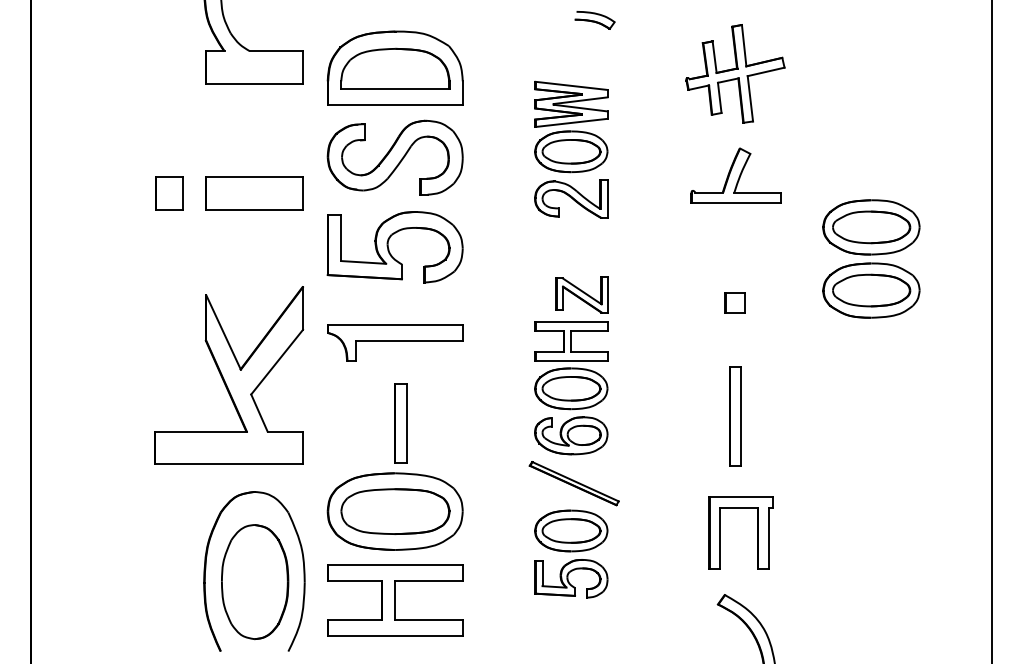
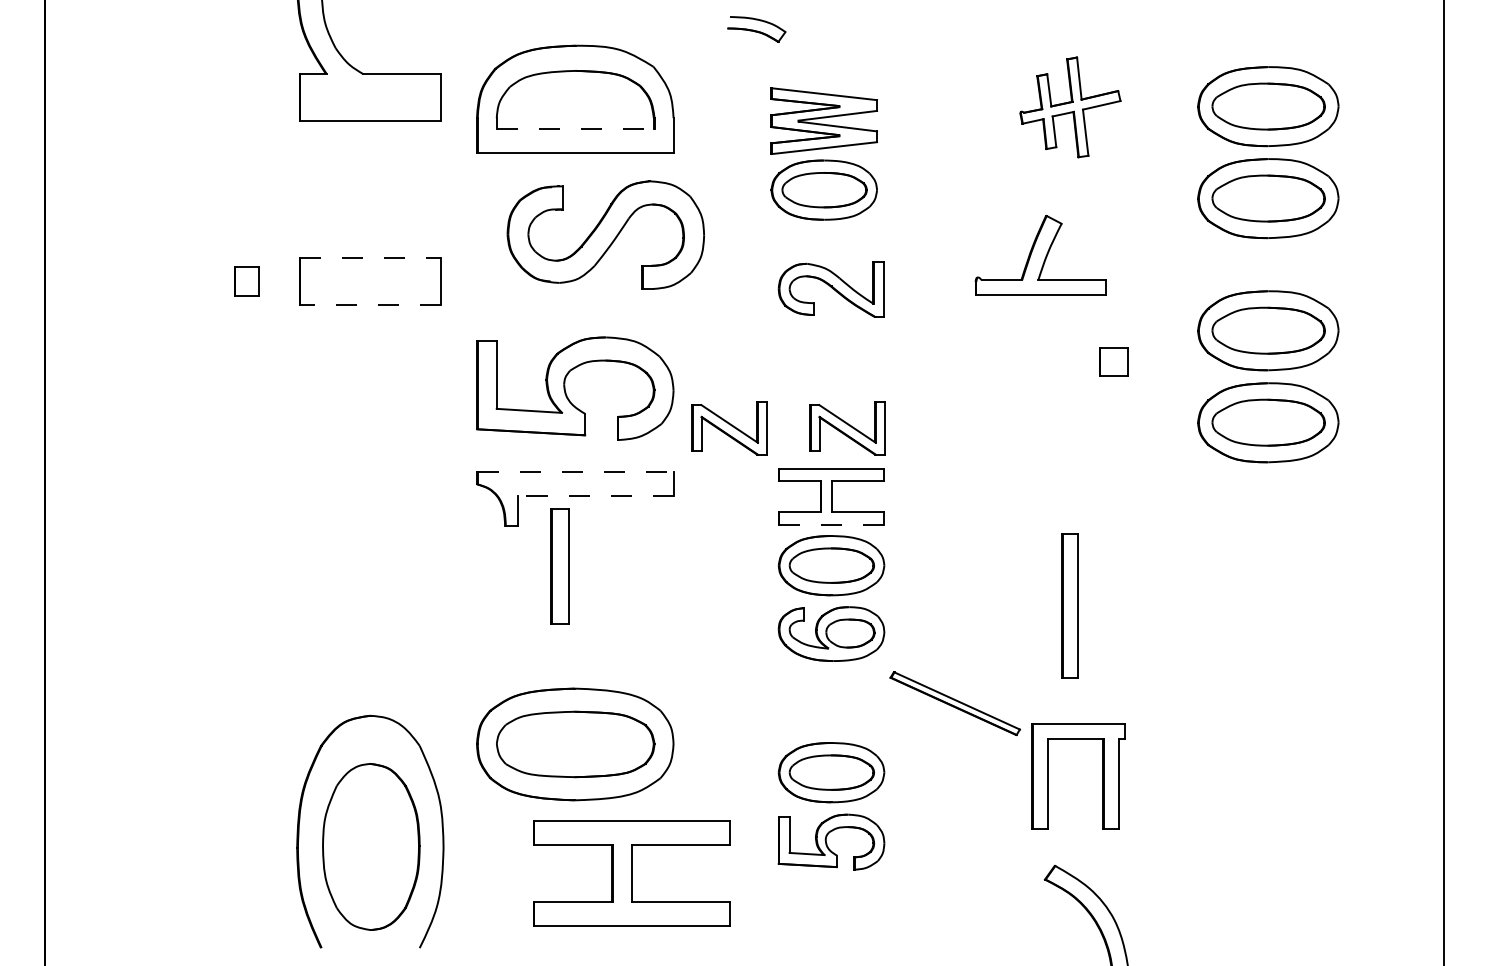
part: (594, 20) -> (756, 29), moved
part: (735, 73) -> (1070, 106), size x0.7
line: (395, 88) -> (575, 128), solid -> dashed
part: (871, 104) -> (1268, 151), added
part: (571, 126) -> (824, 153), moved
part: (394, 157) -> (604, 234), moved
part: (735, 175) -> (1039, 255), moved
line: (255, 177) -> (371, 258), solid -> dashed
part: (169, 193) -> (246, 281), size x0.6
line: (254, 209) -> (370, 304), solid -> dashed
part: (394, 247) -> (574, 389), moved
part: (500, 294) -> (728, 428), added
part: (734, 302) -> (1112, 361), moved
line: (395, 324) -> (575, 472), solid -> dashed
line: (409, 341) -> (596, 496), solid -> dashed
line: (571, 360) -> (831, 524), solid -> dashed
part: (229, 375) -> (334, 546), removed
part: (400, 423) -> (559, 566), moved
part: (573, 483) -> (954, 703), moved
part: (395, 600) -> (632, 873), moved

